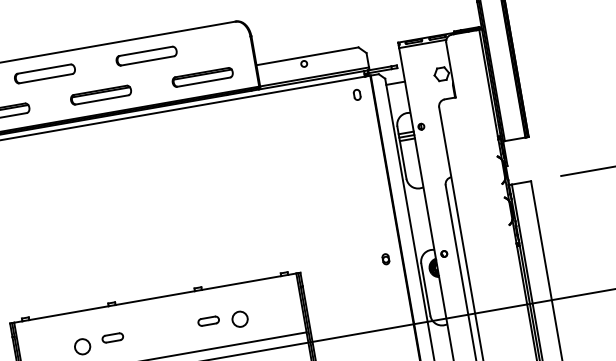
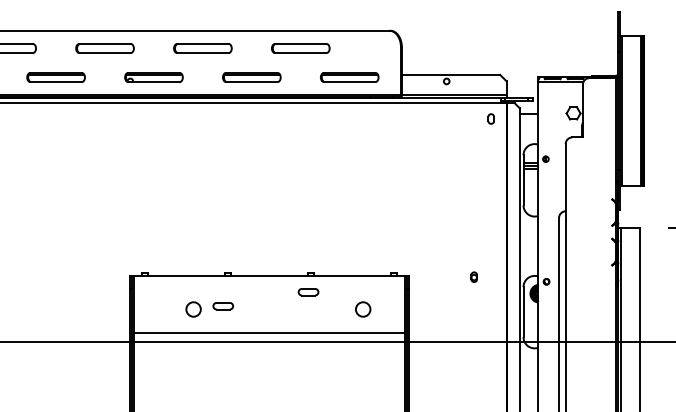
part: (385, 258) -> (473, 276), moved
circle: (240, 319) -> (363, 309), moved
part: (208, 321) -> (308, 292), moved

